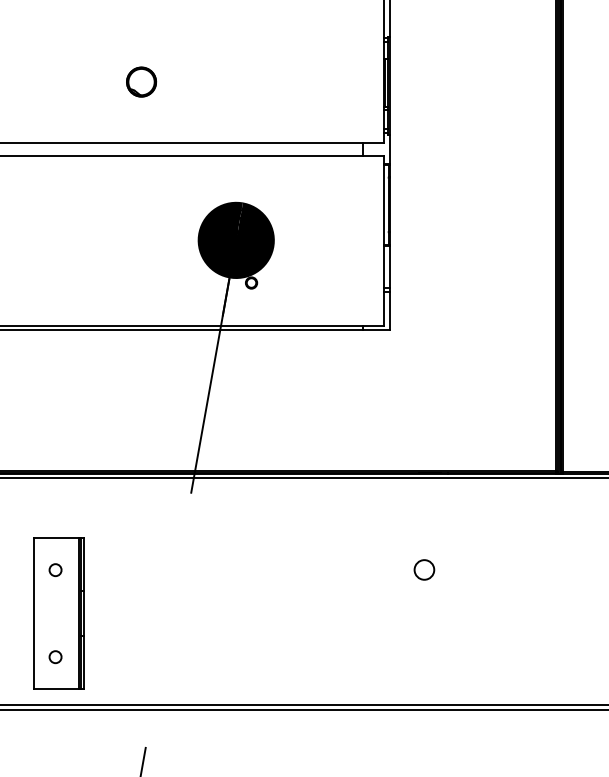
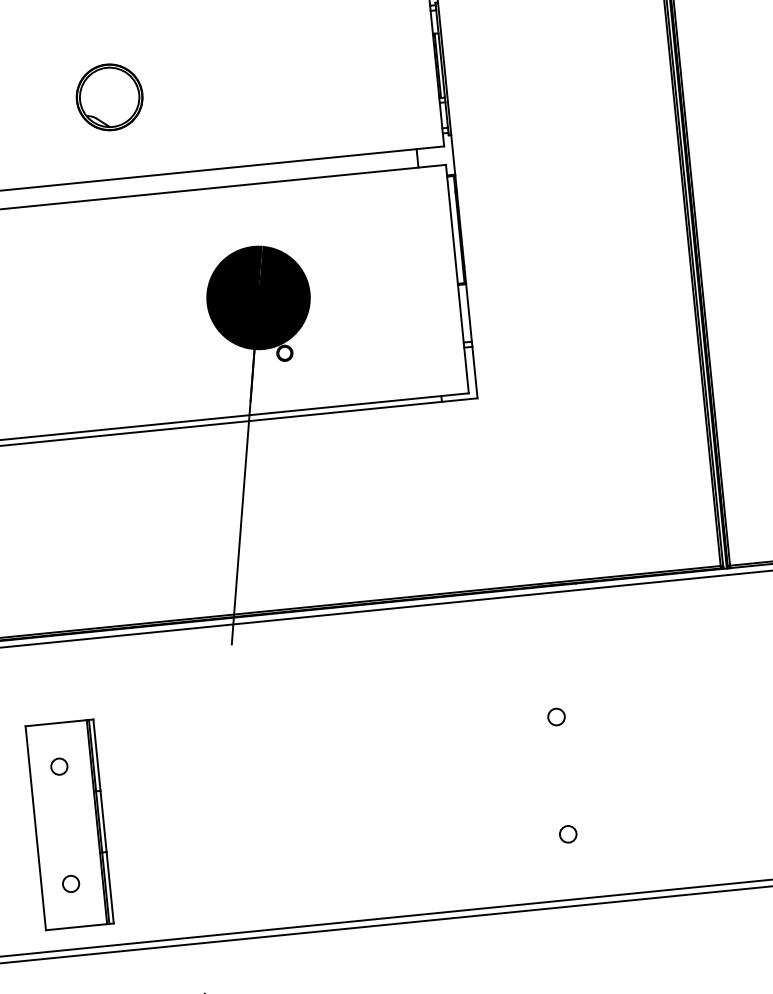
part: (141, 81) -> (109, 96), size x1.67
circle: (424, 570) -> (556, 717), size x0.62
circle: (424, 657) -> (568, 834), added

